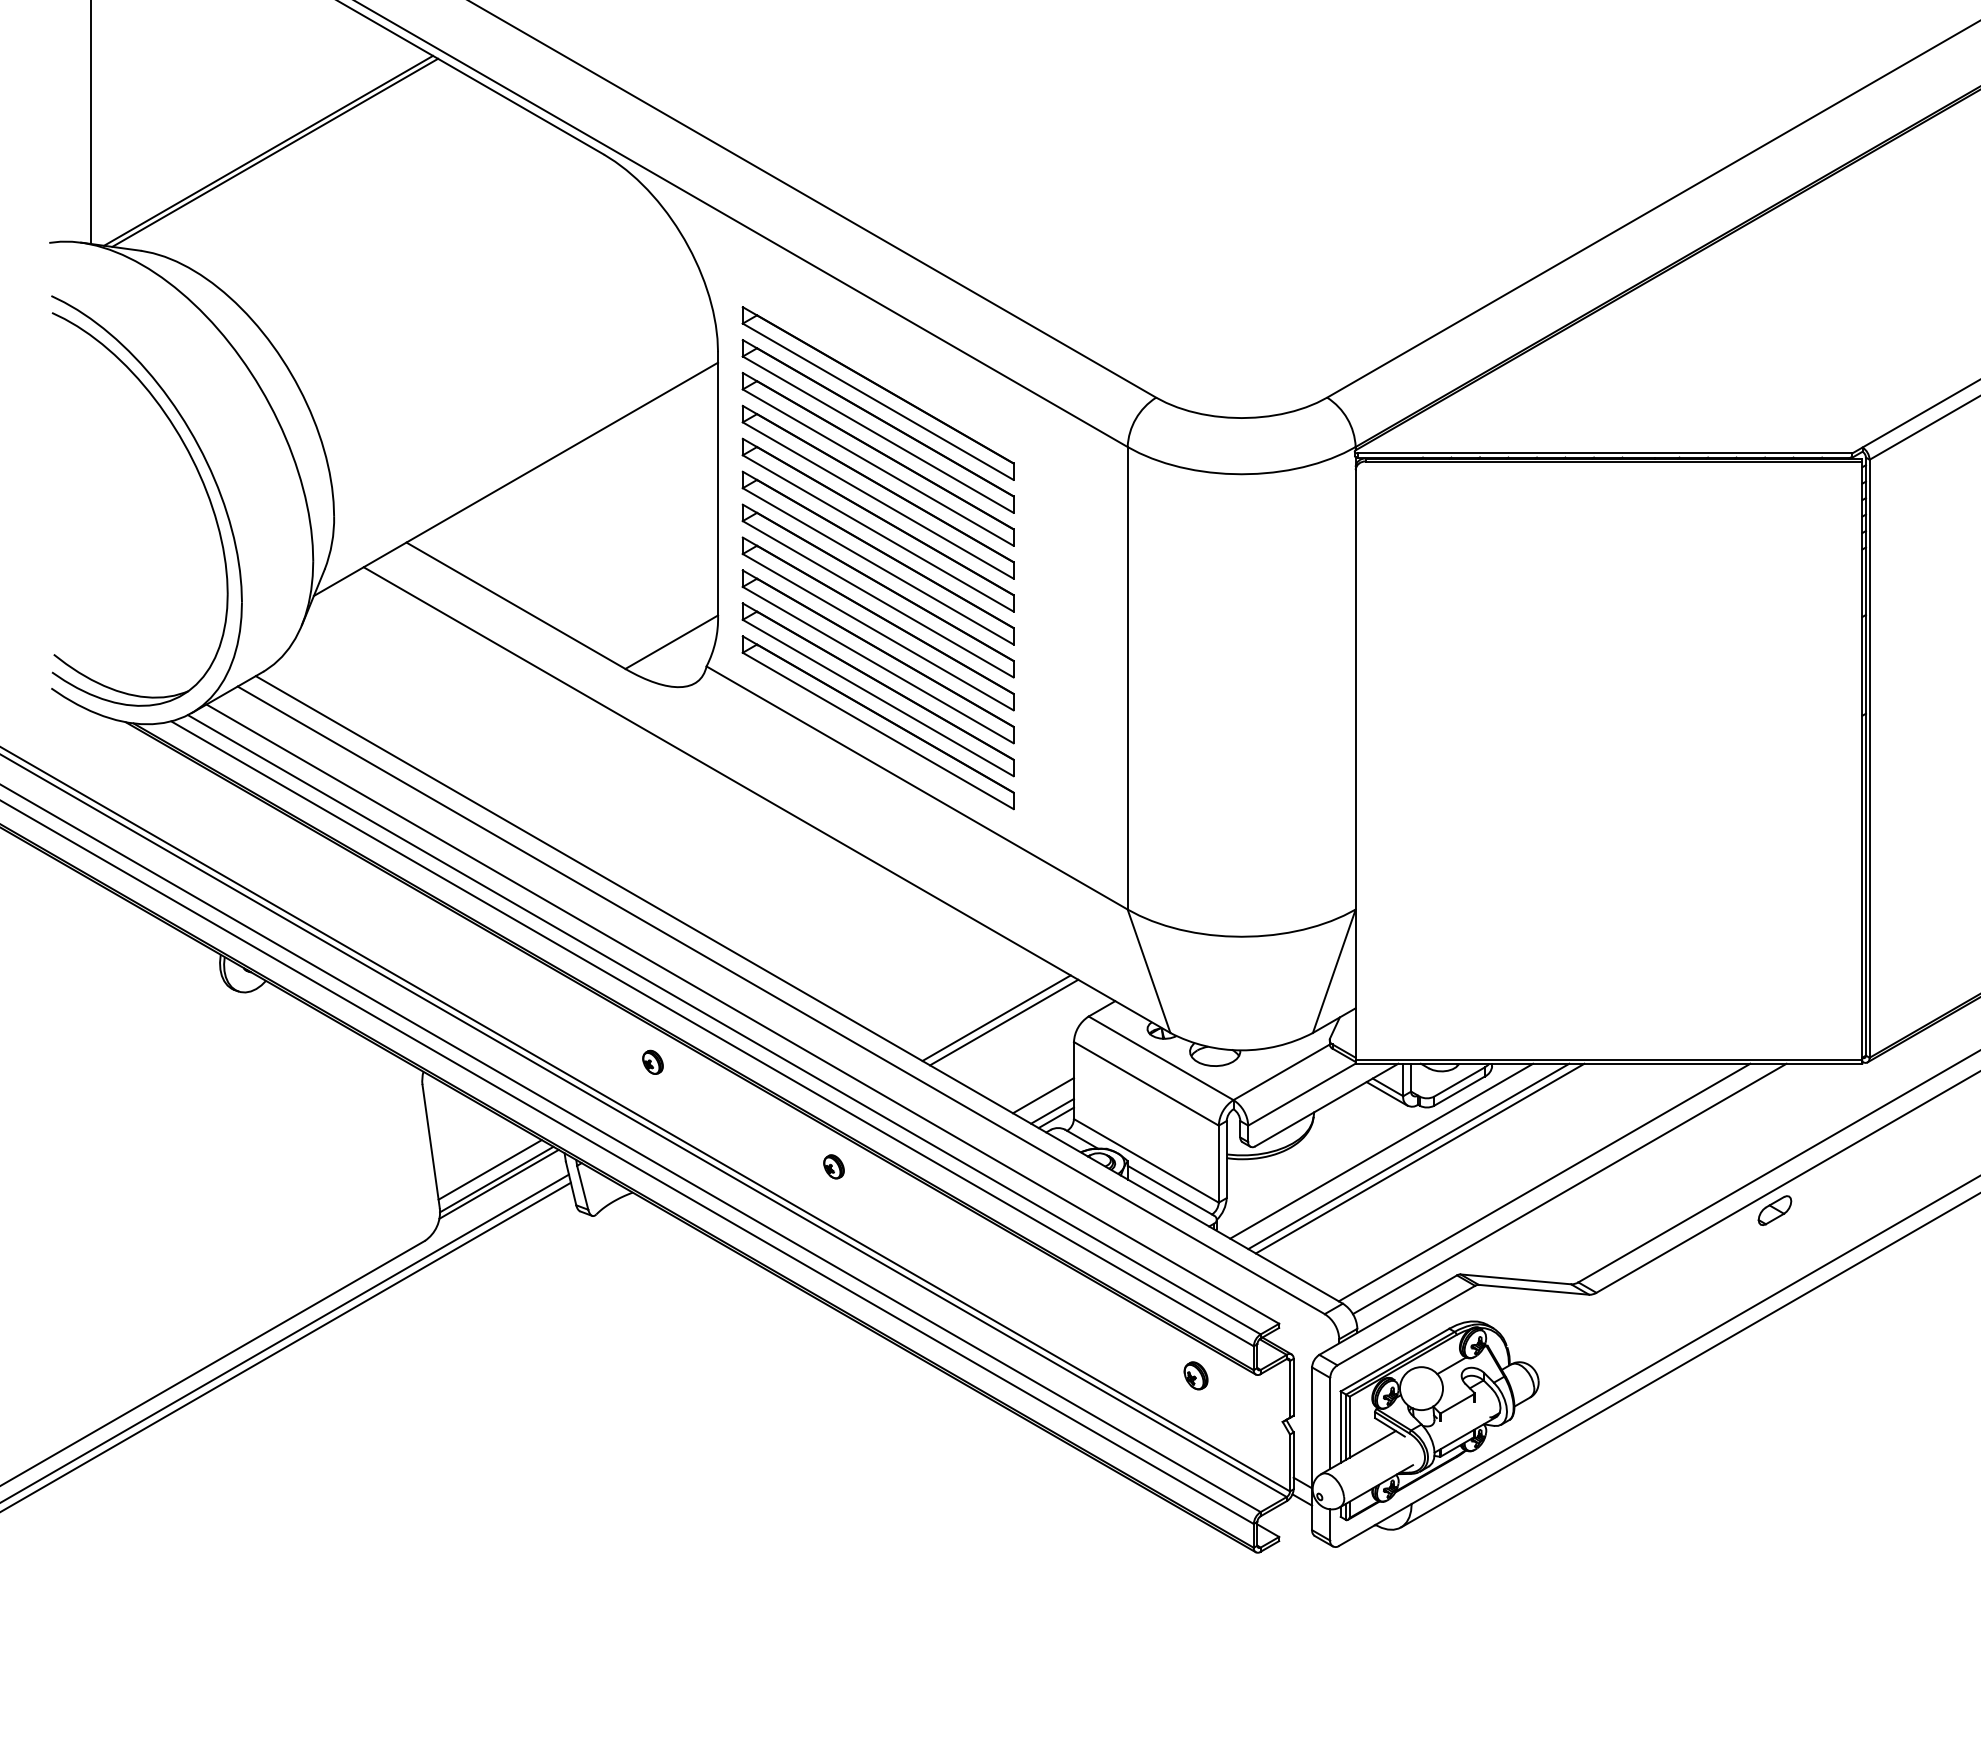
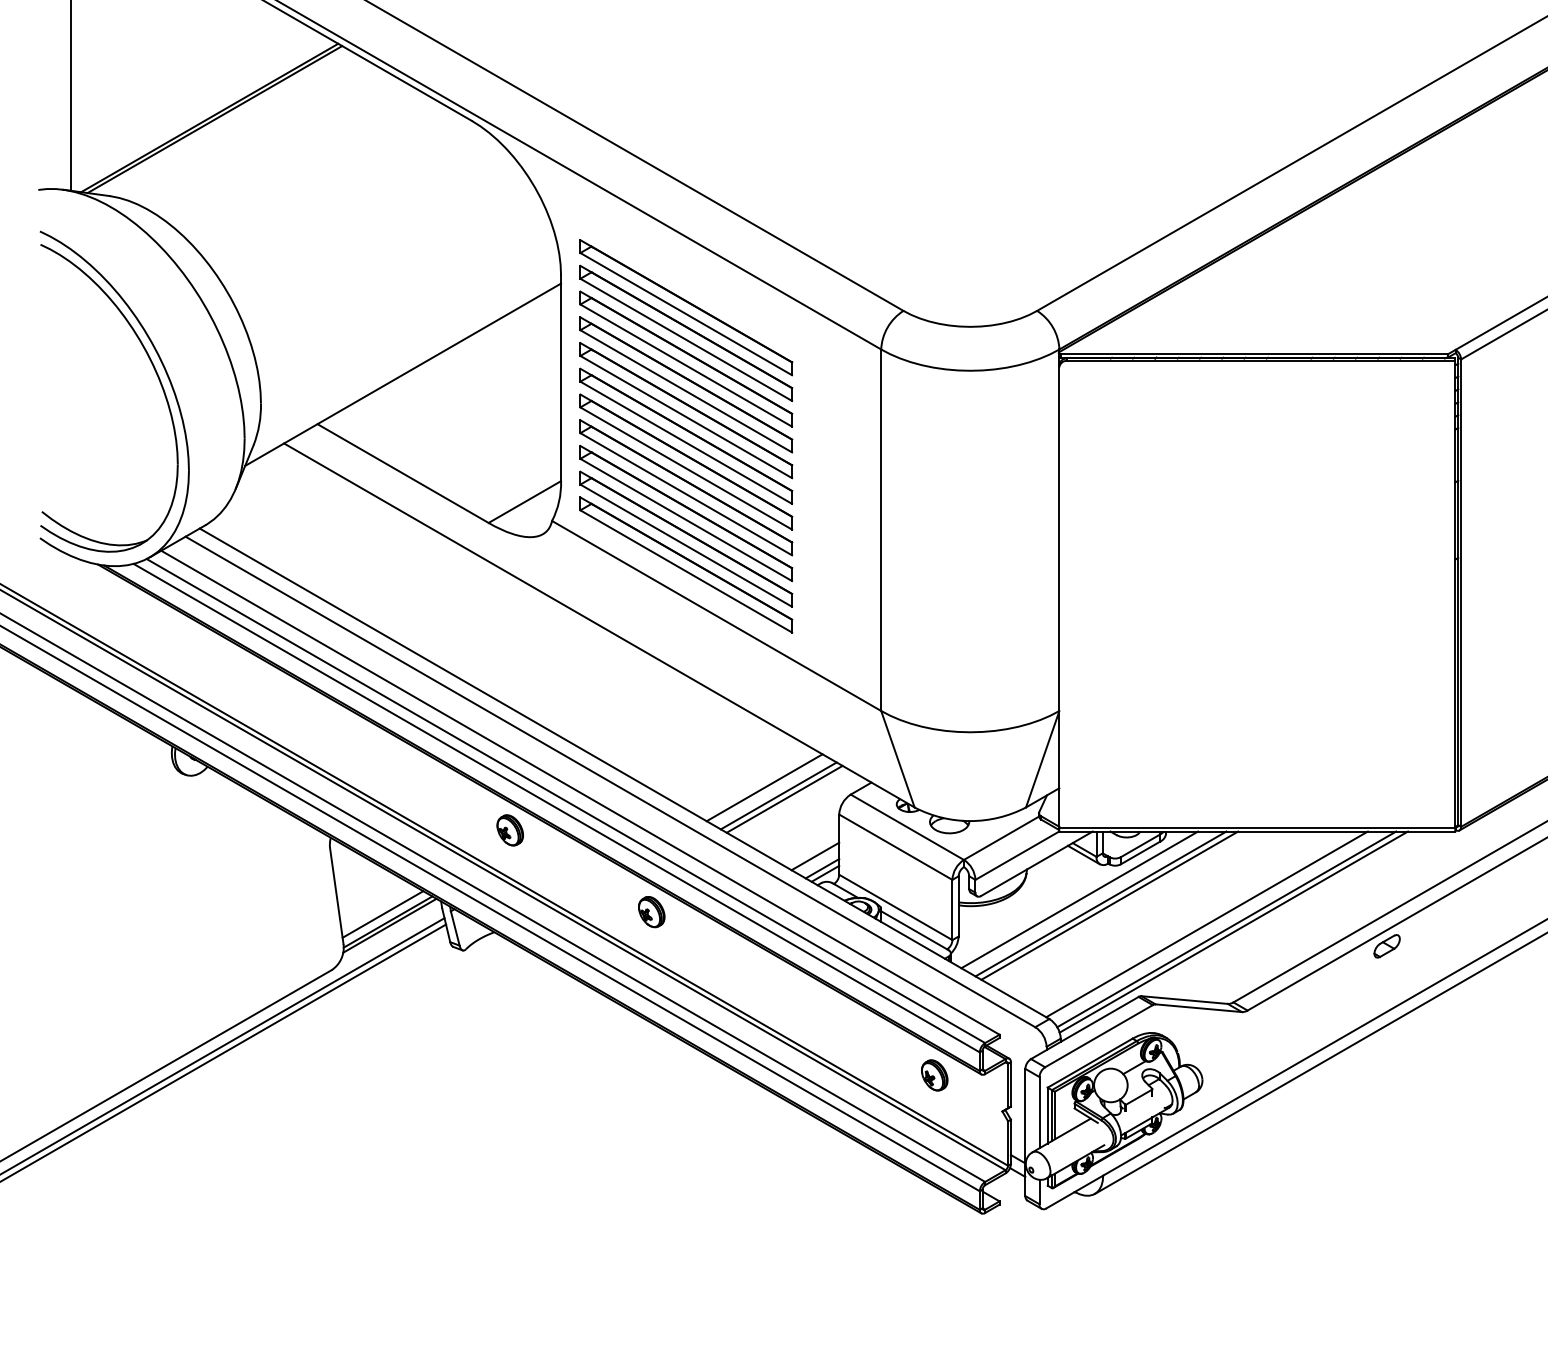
line: (978, 1007) -> (764, 787), added
part: (652, 1062) -> (509, 830), size x1.67
part: (833, 1166) -> (651, 911), size x1.67
line: (1578, 1192) -> (1233, 932), added
part: (1195, 1375) -> (934, 1075), size x1.43

